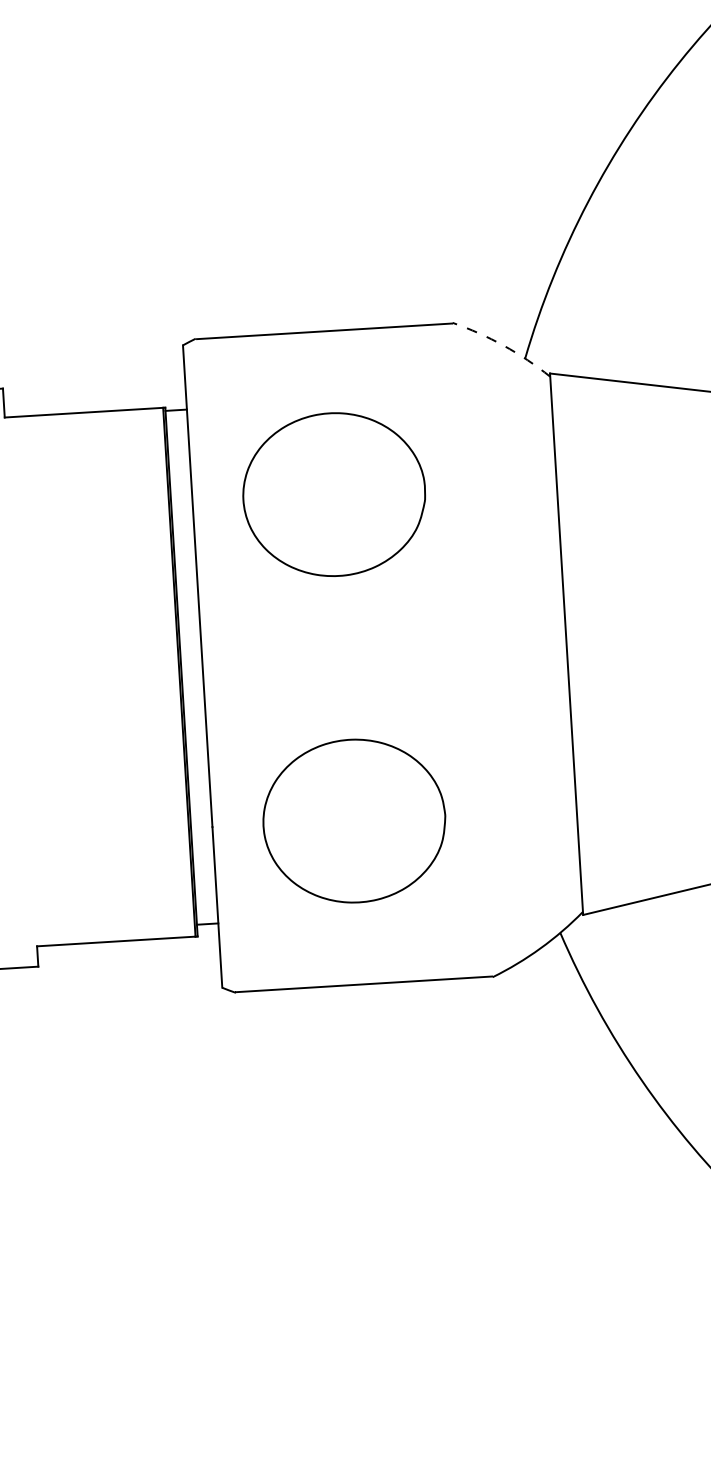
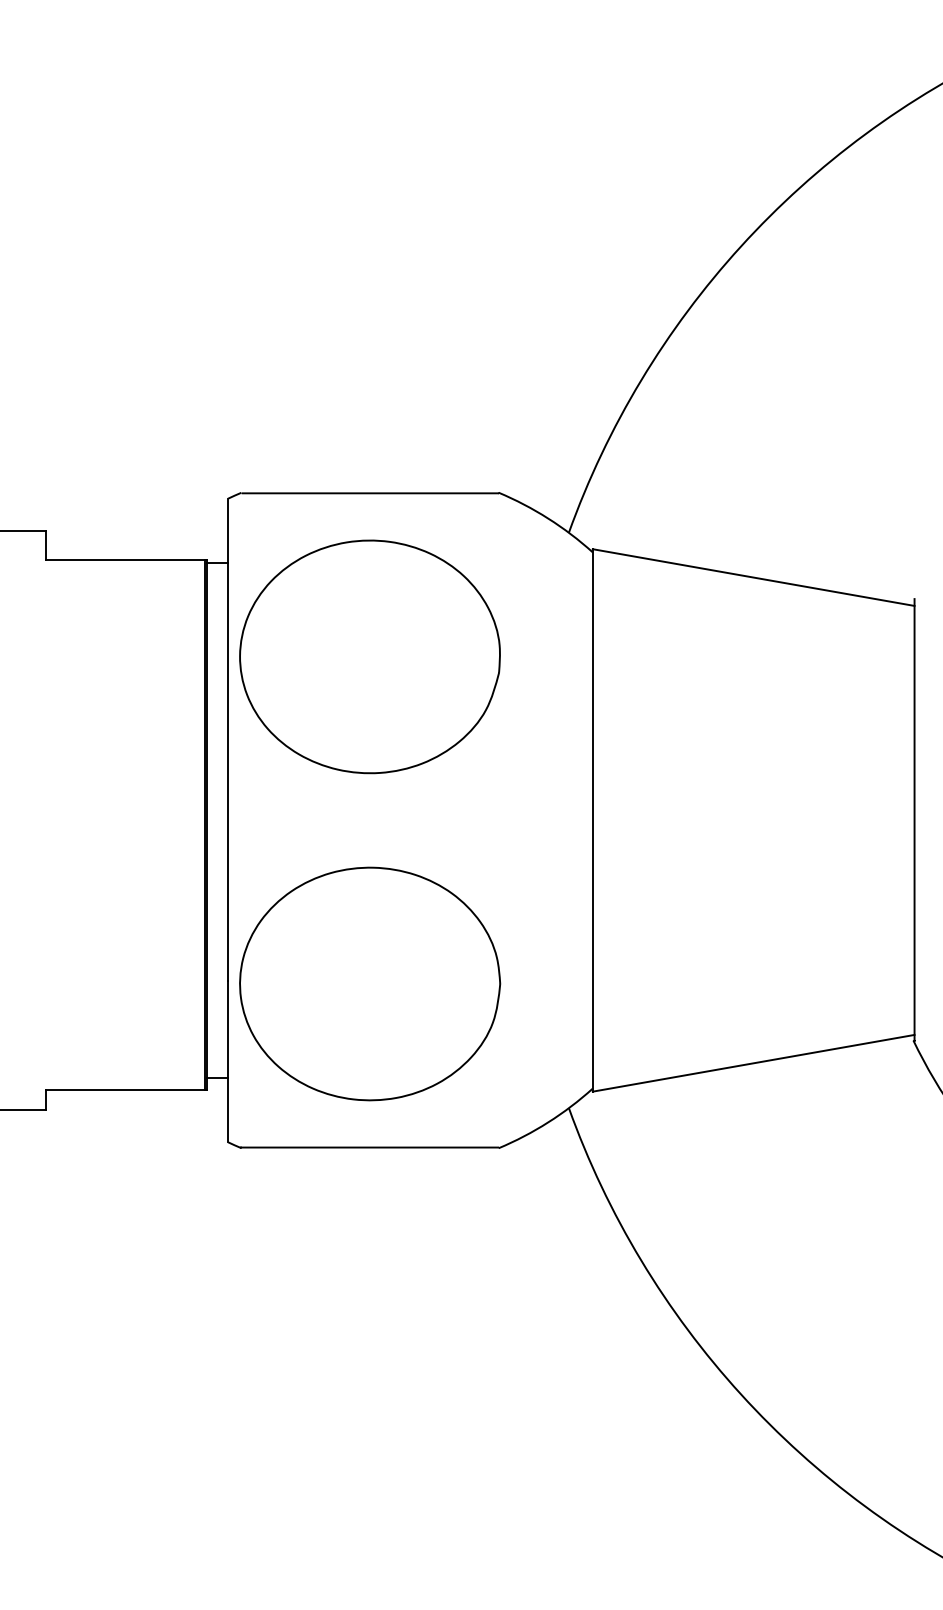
arc: (503, 345) -> (548, 518), dashed -> solid
part: (333, 494) -> (369, 656), size x1.43
part: (354, 820) -> (370, 983), size x1.43

